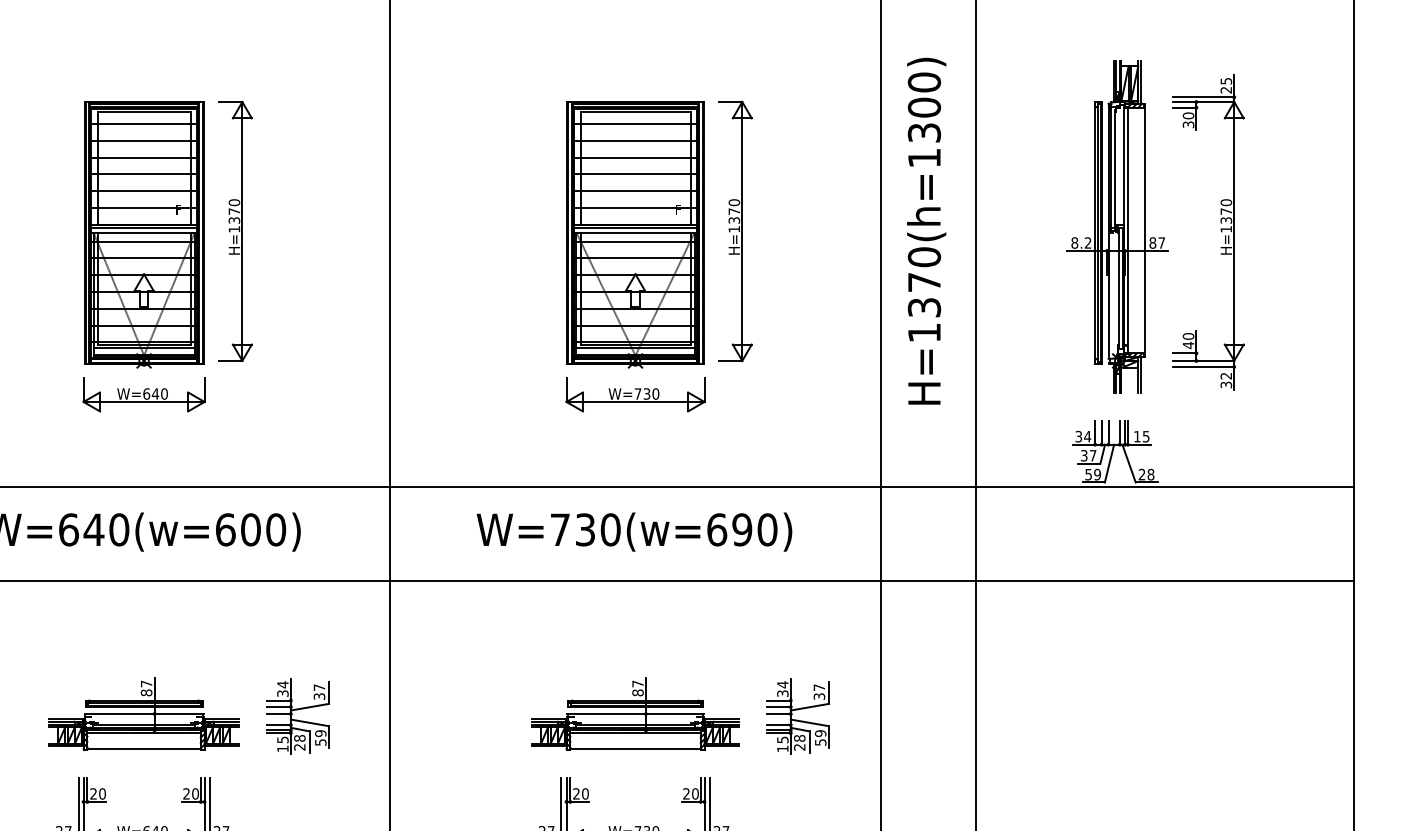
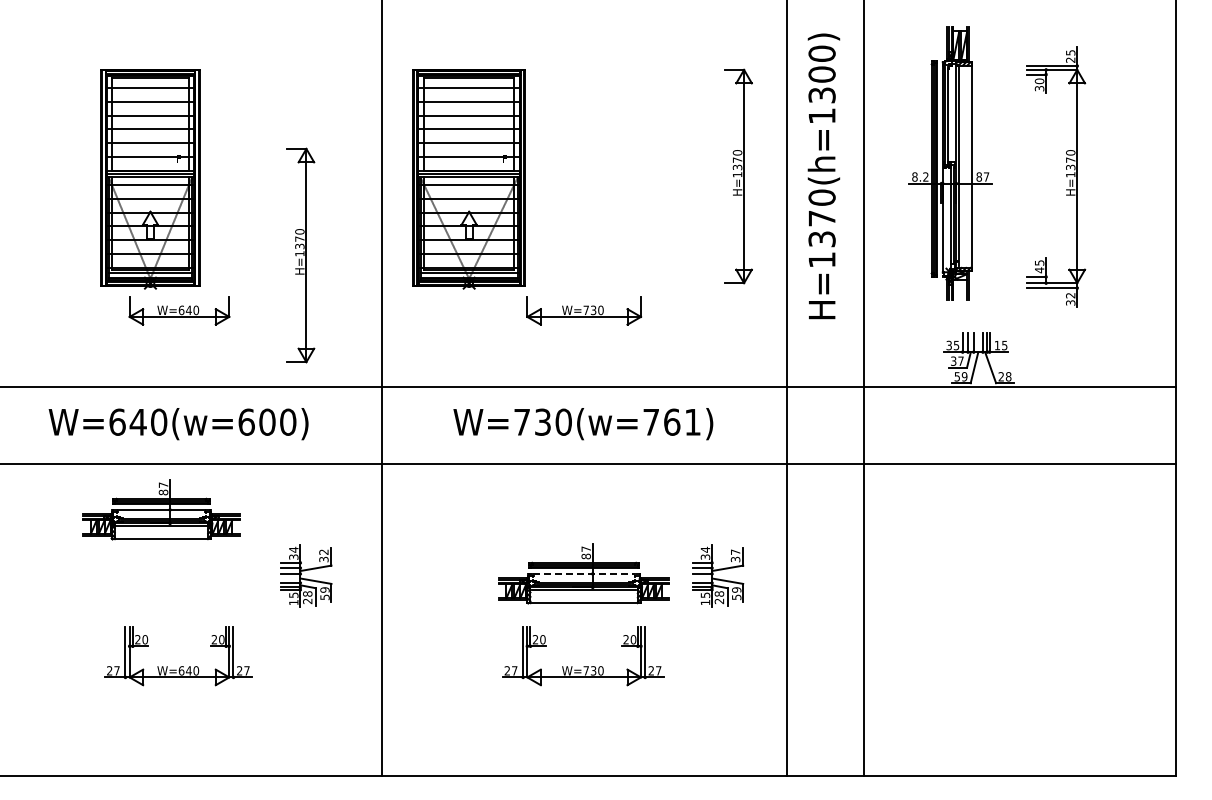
part: (1117, 226) -> (950, 163), moved
part: (235, 231) -> (300, 255), moved
part: (735, 231) -> (738, 176), moved
part: (144, 235) -> (150, 179), moved
part: (634, 235) -> (468, 179), moved
text: (1188, 335) -> (1039, 262), 40 -> 45
text: (1087, 436) -> (956, 345), 34 -> 35
text: (742, 528) -> (672, 421), W=730(w=690) -> W=730(w=761)
text: (318, 686) -> (323, 551), 37 -> 32
part: (144, 713) -> (161, 509), moved
line: (635, 713) -> (584, 573), solid -> dashed

